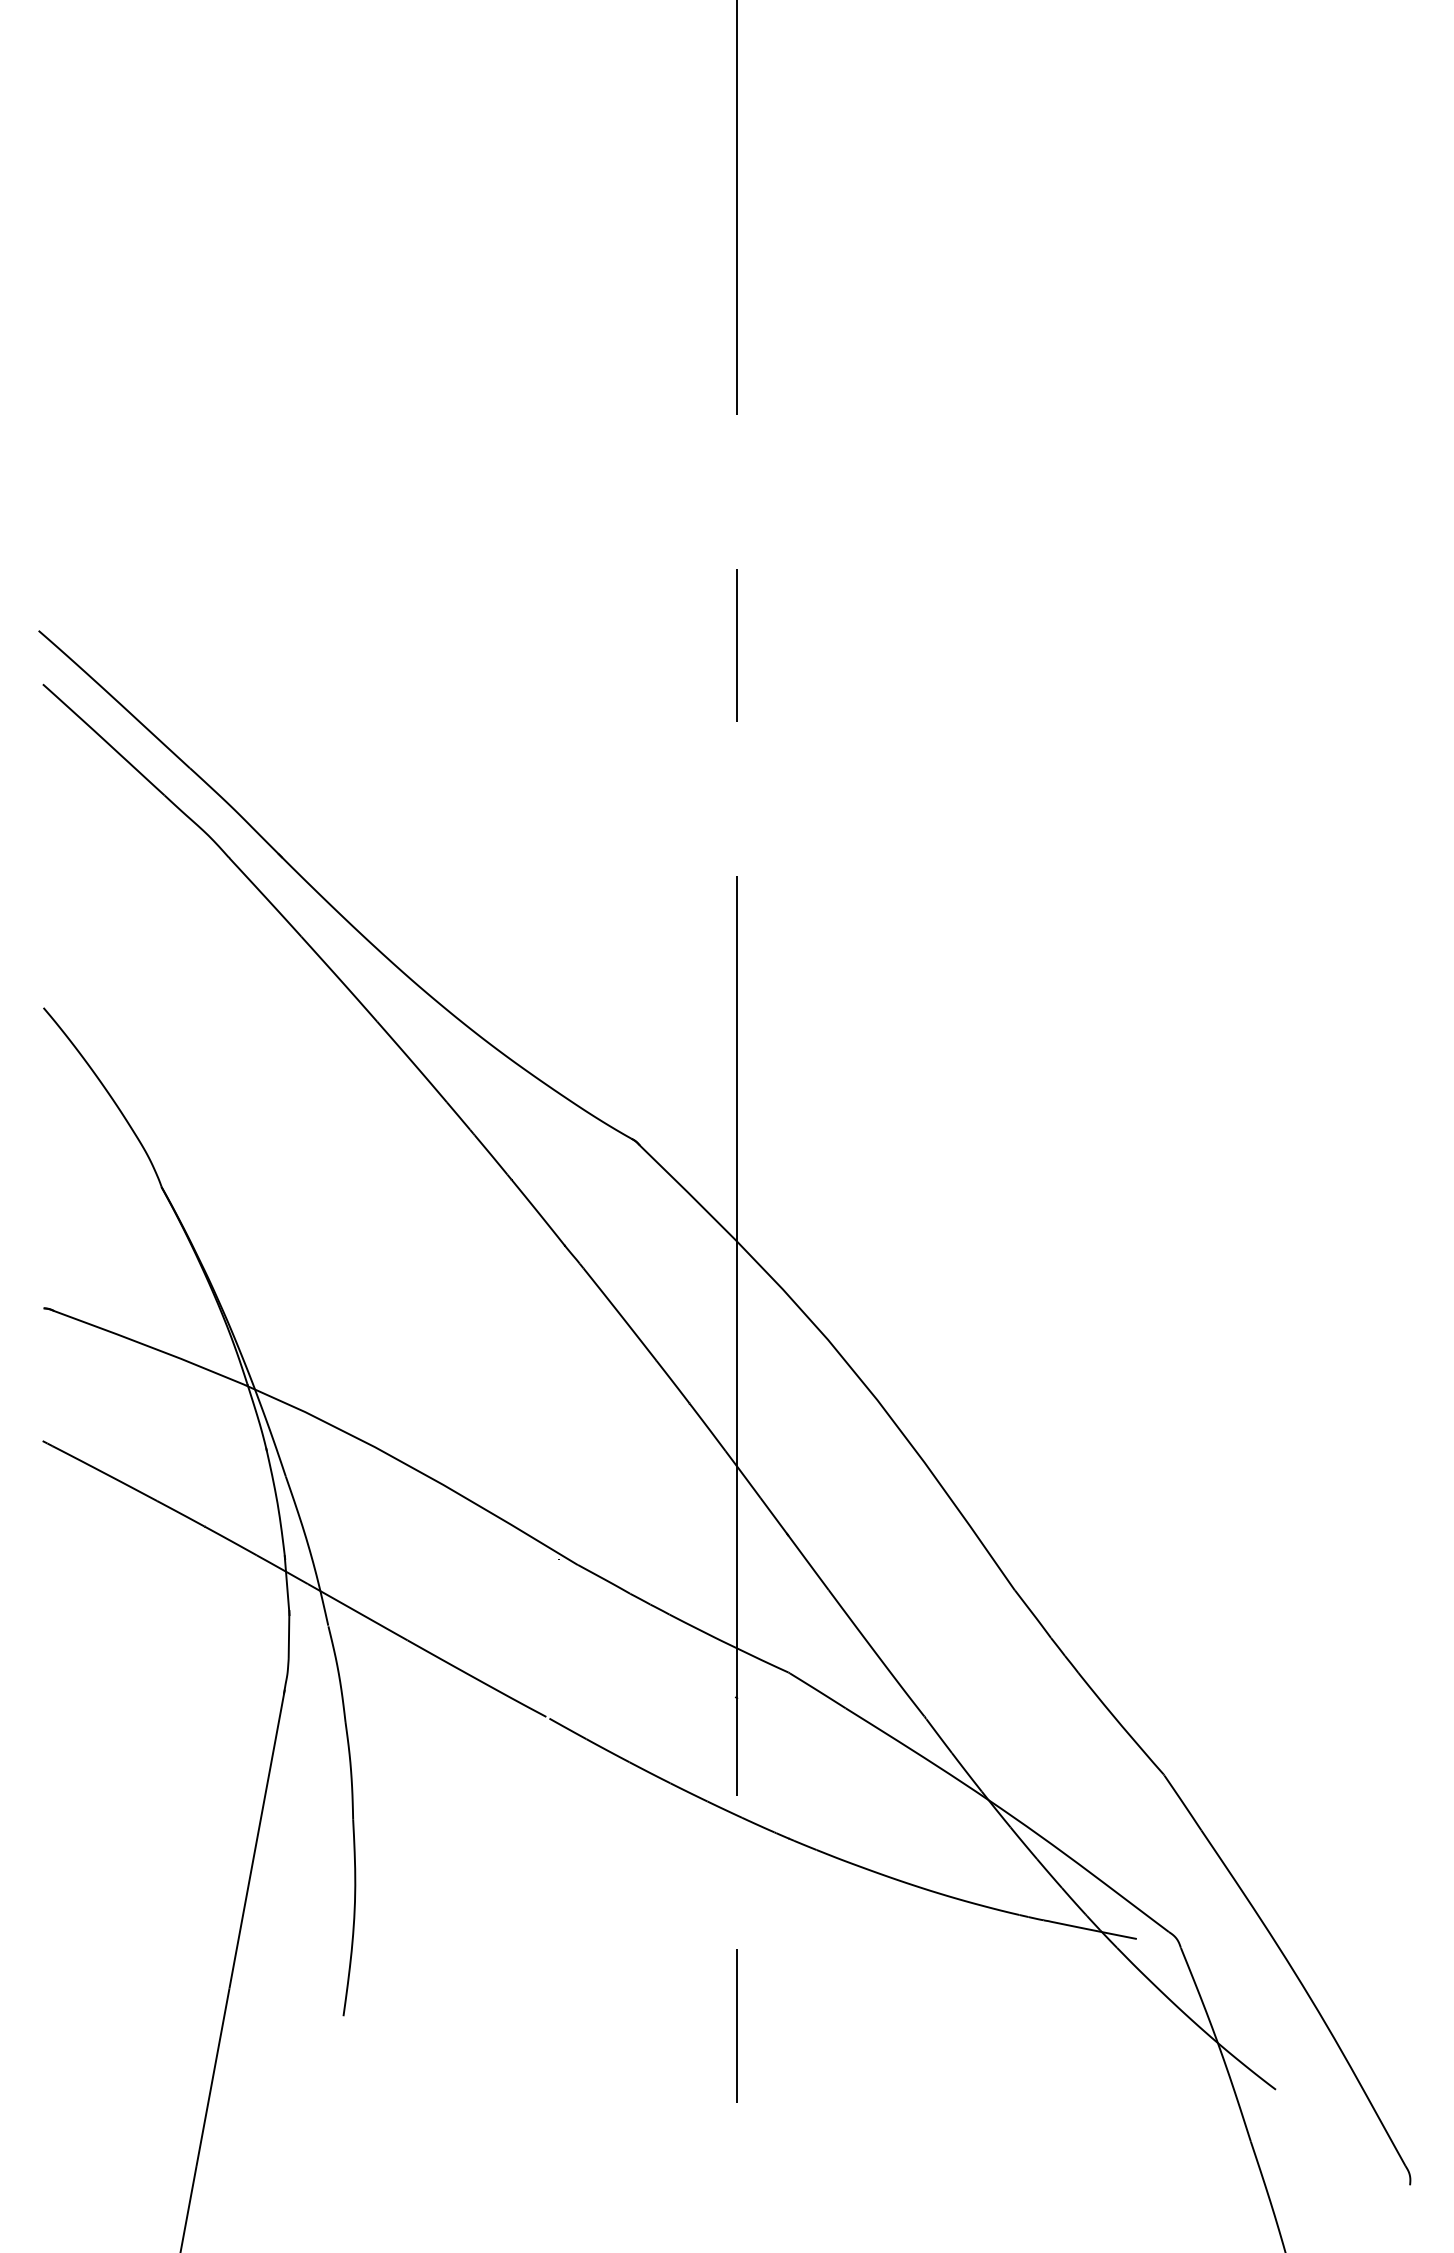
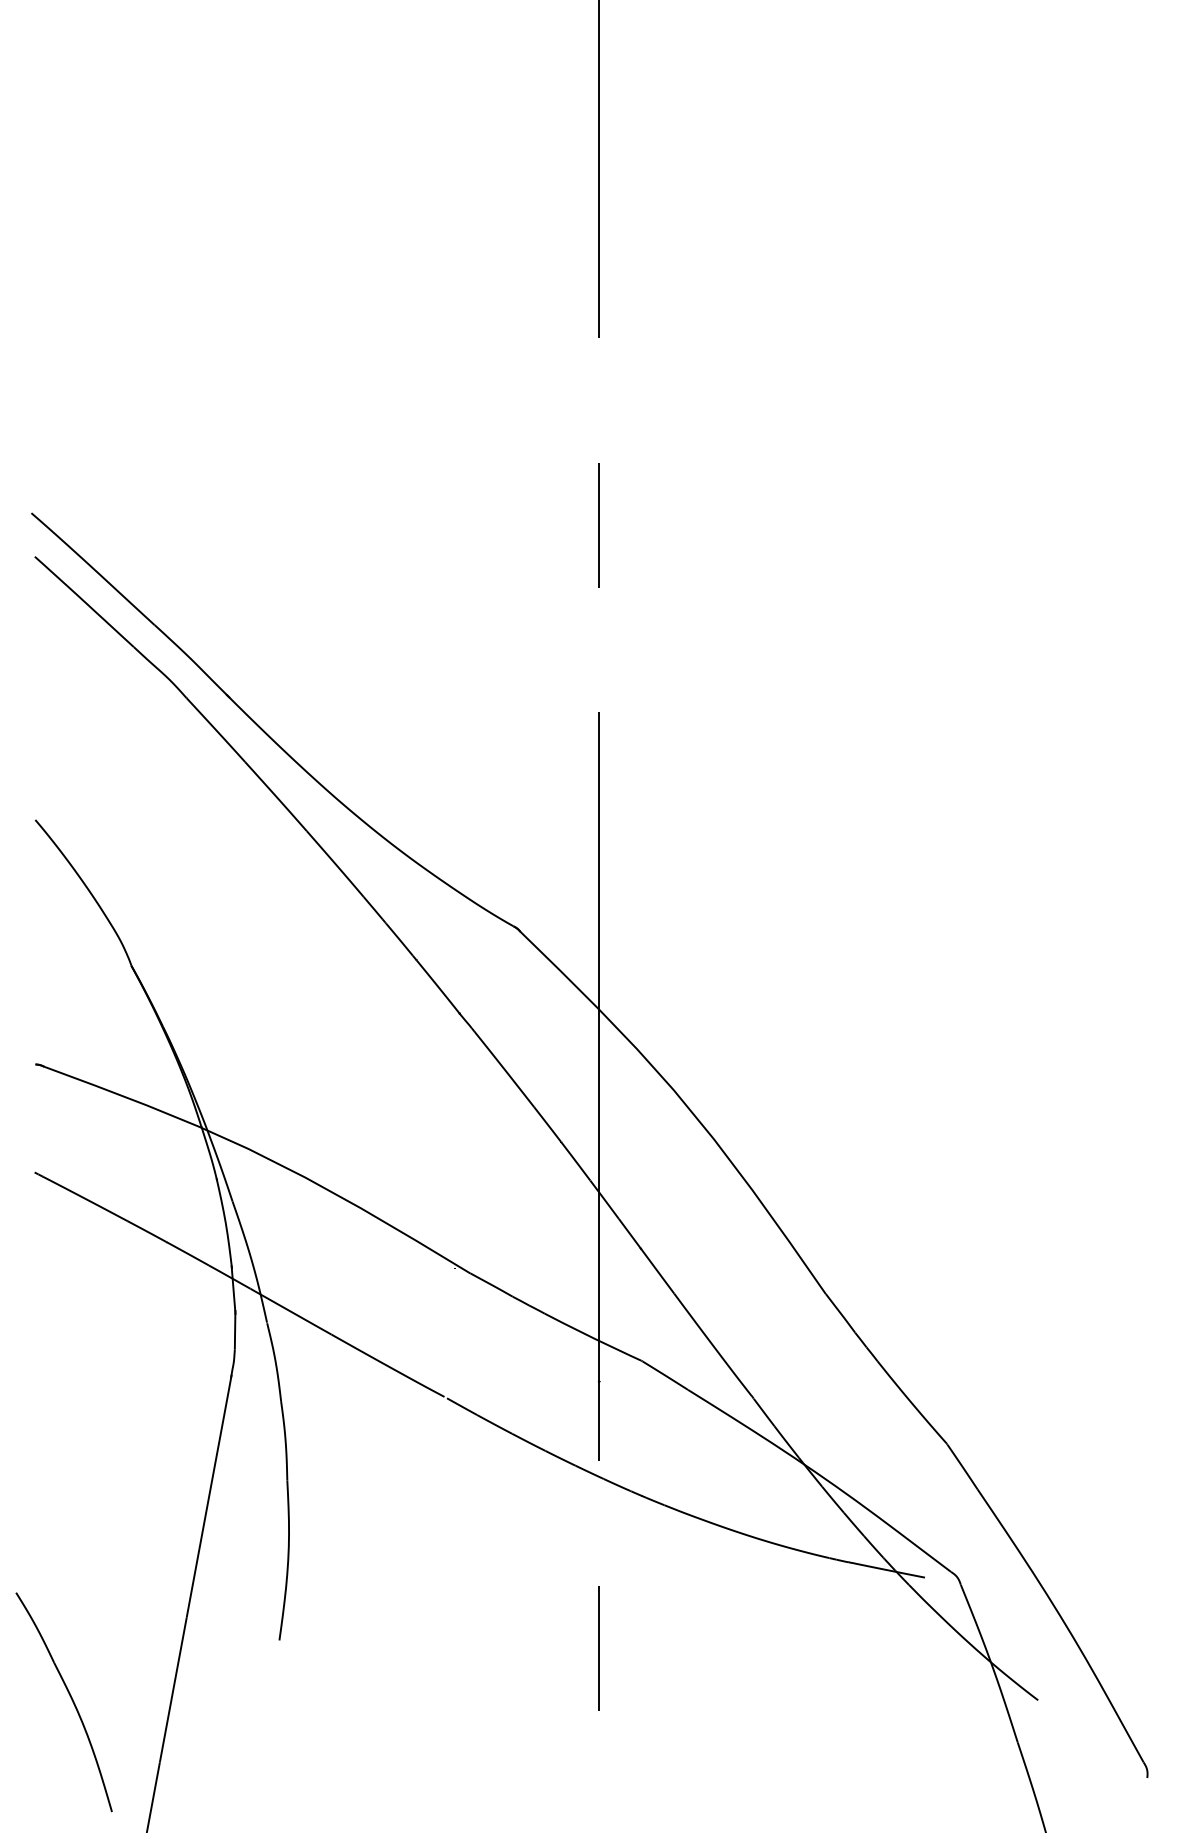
part: (87, 2088) -> (71, 1699), added

